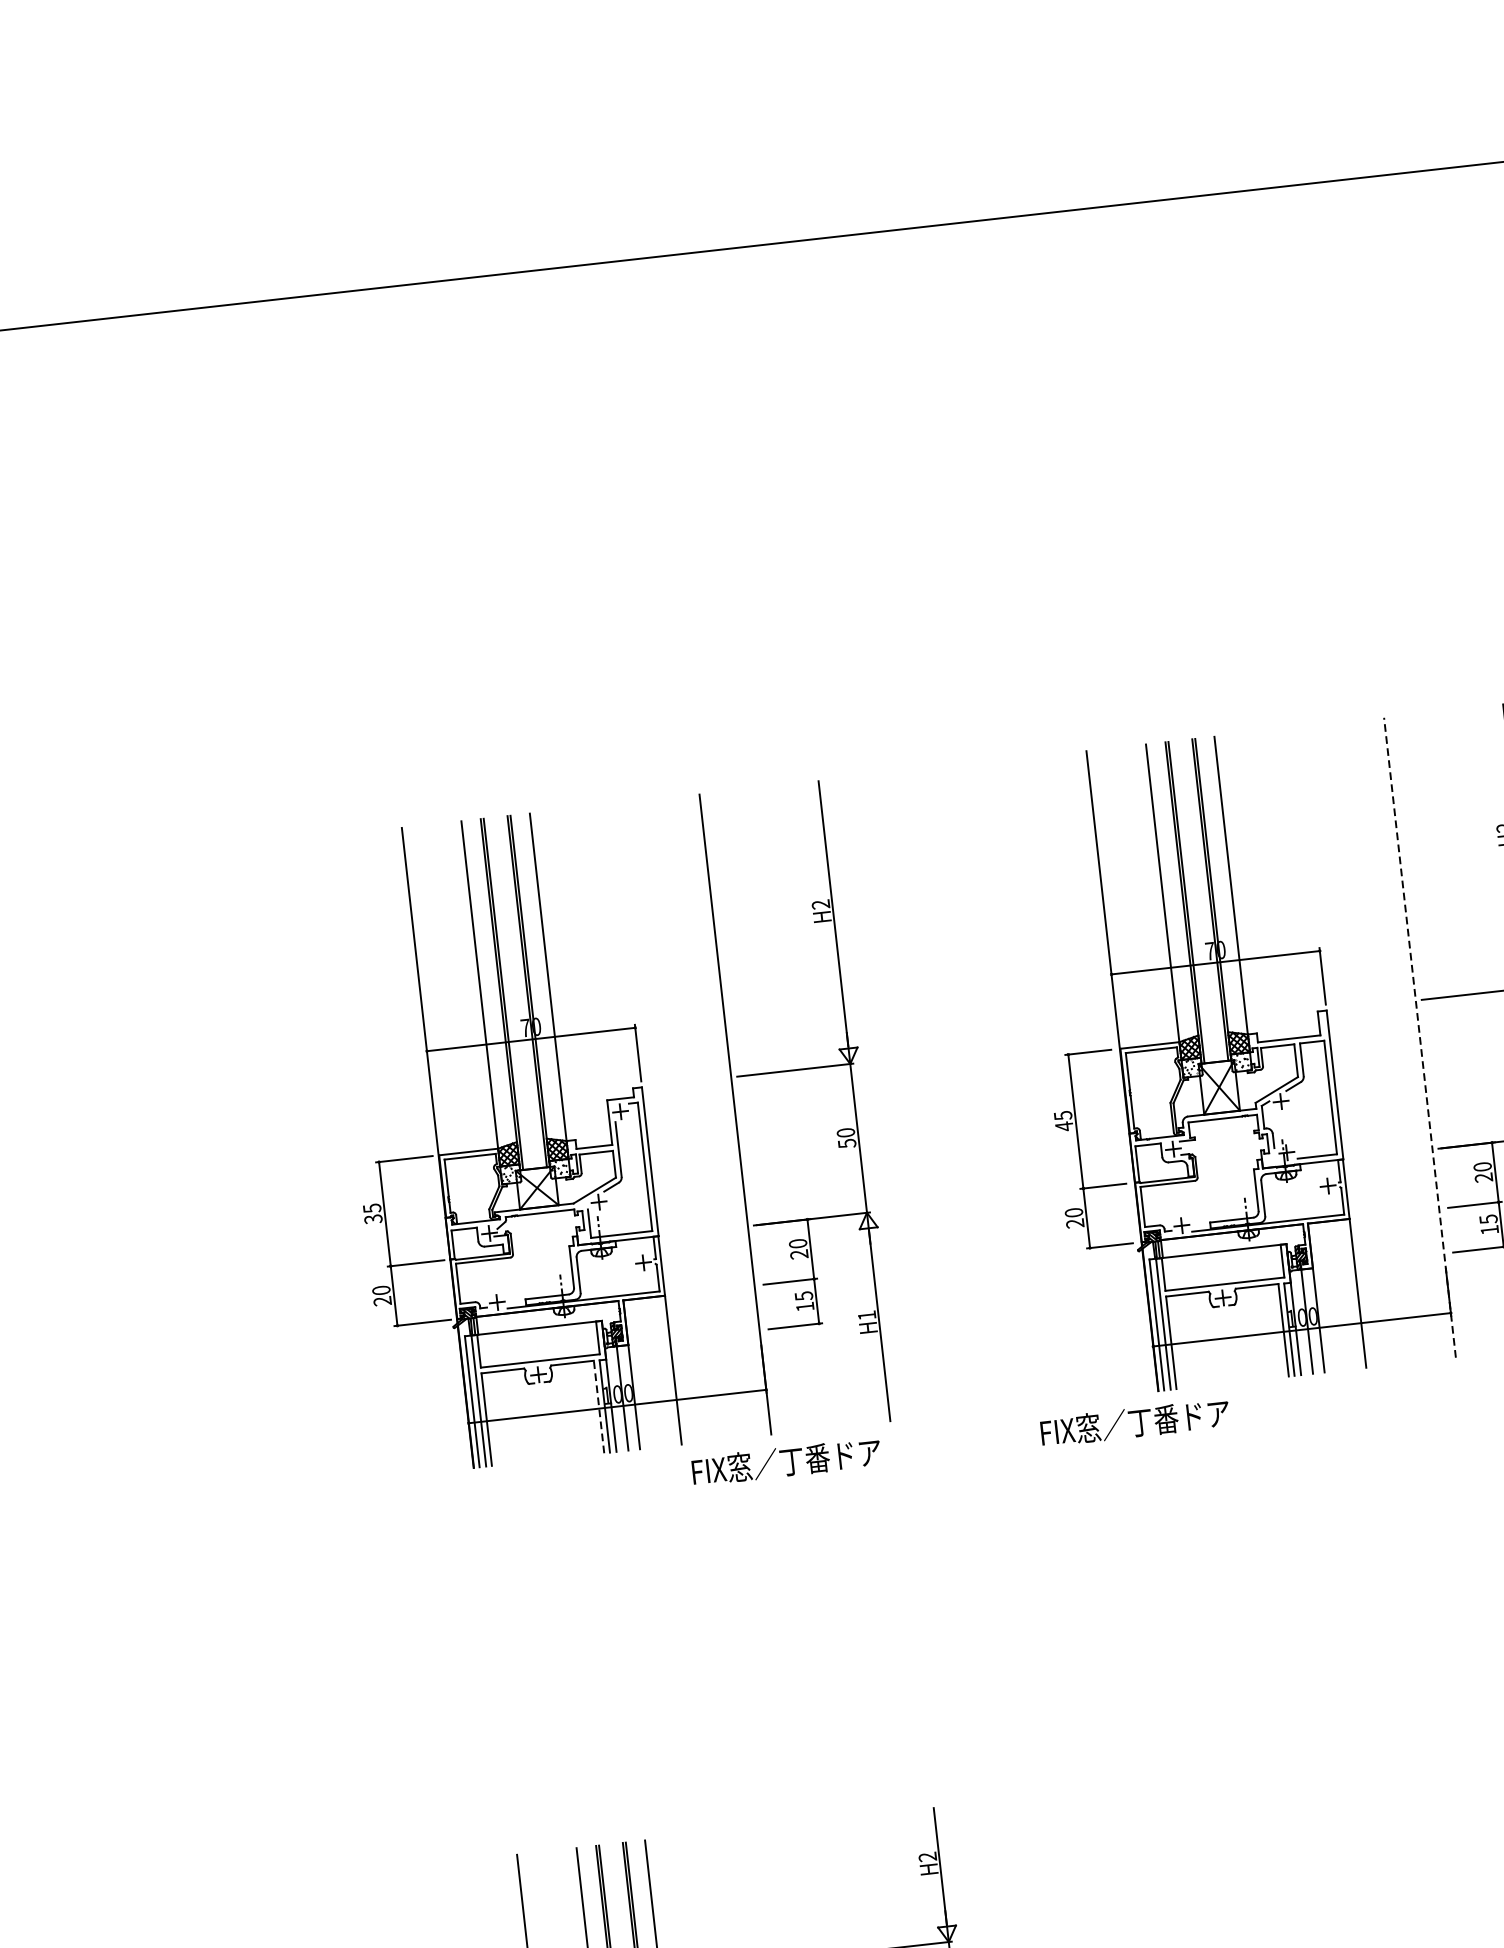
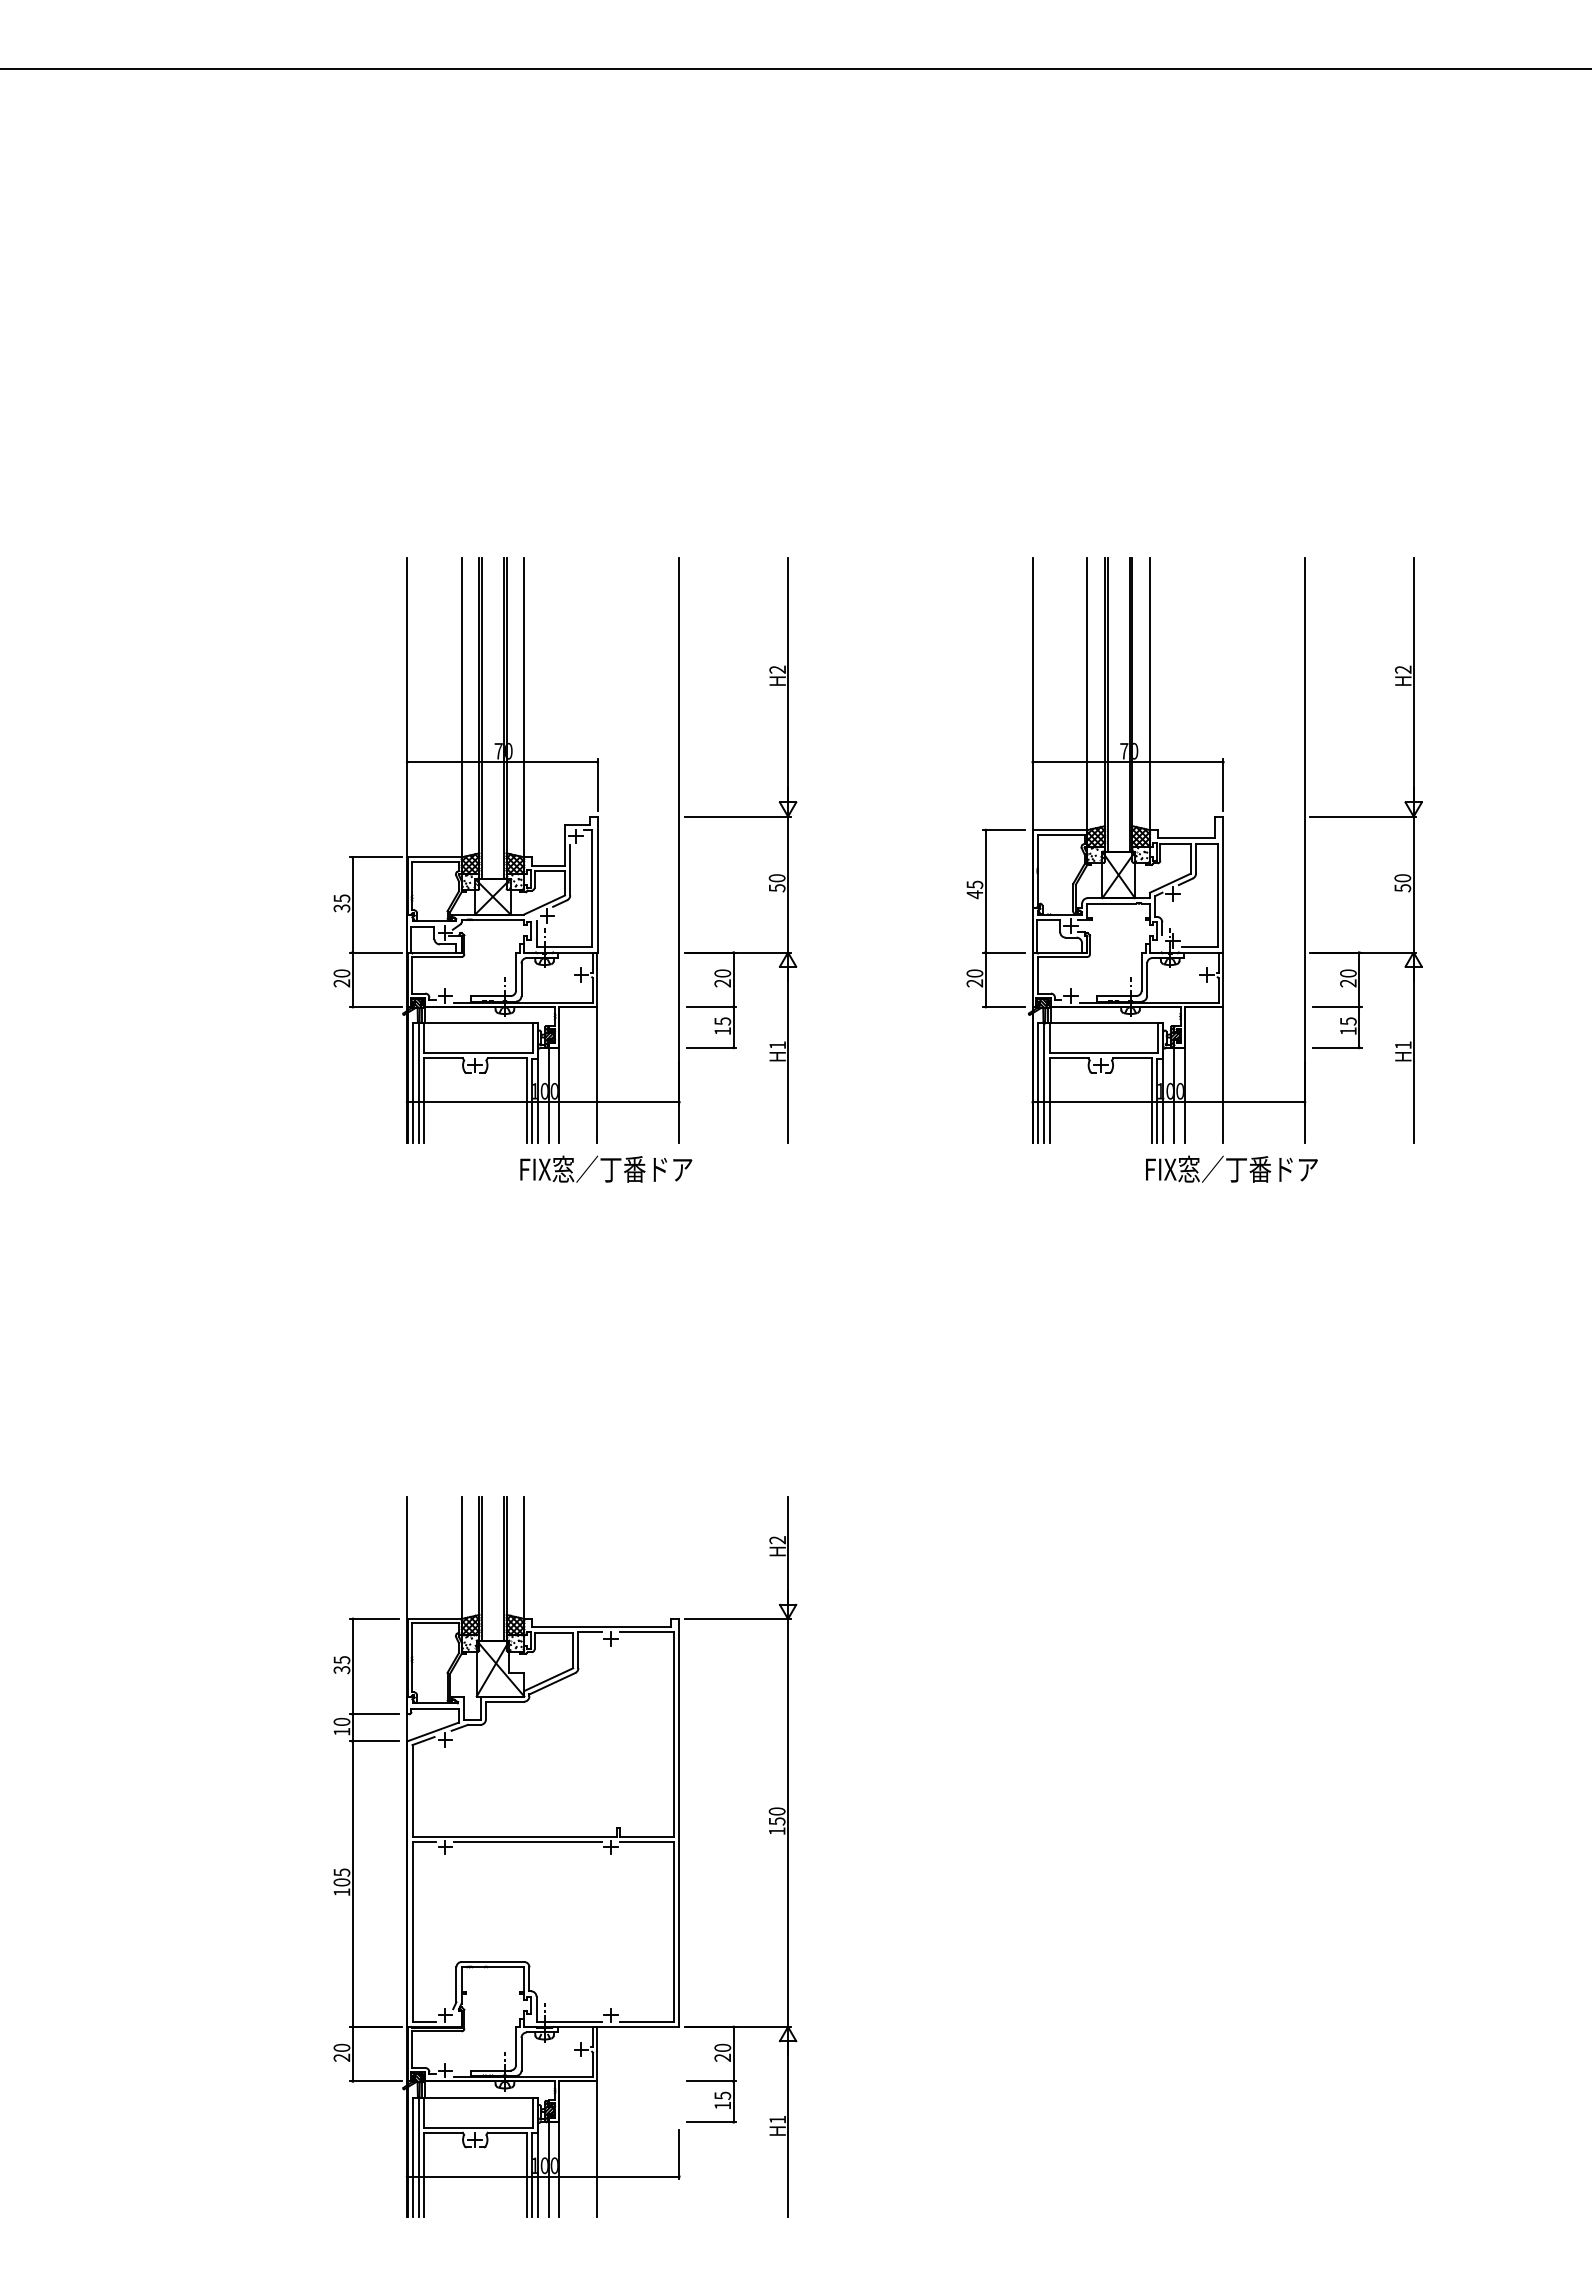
line: (1419, 1037) -> (1304, 850), dashed -> solid
line: (598, 1406) -> (526, 1100), dashed -> solid
text: (1134, 1422) -> (1231, 1168), moved
text: (786, 1461) -> (606, 1168), moved

